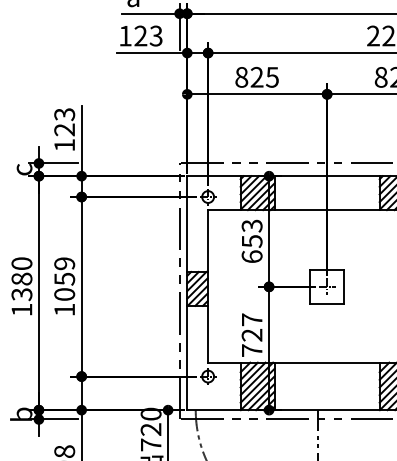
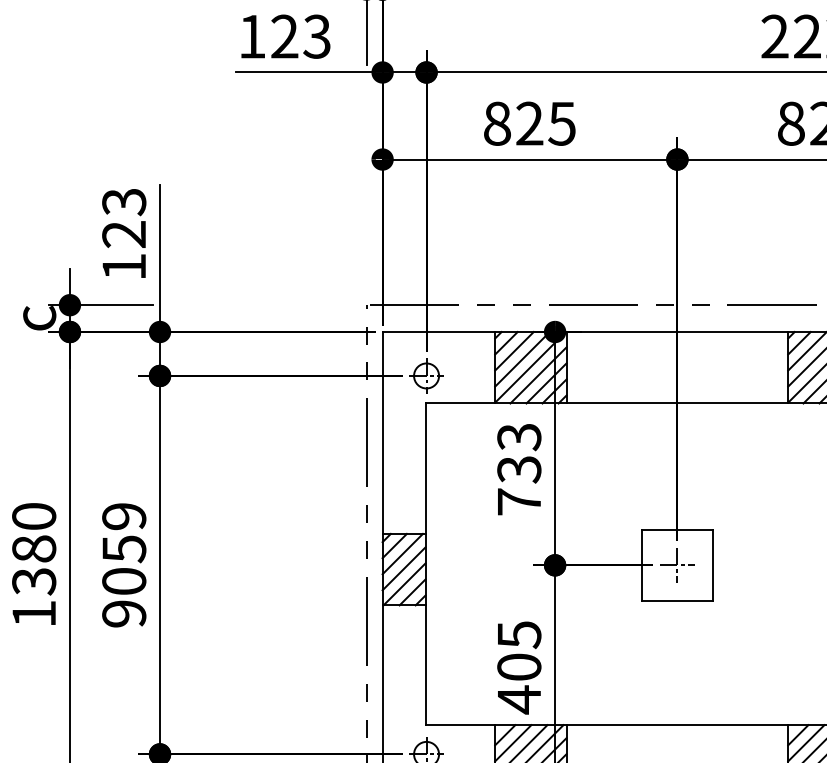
text: (251, 249) -> (517, 486), 653 -> 733
text: (64, 309) -> (123, 613), 1059 -> 9059
text: (251, 335) -> (517, 667), 727 -> 405

